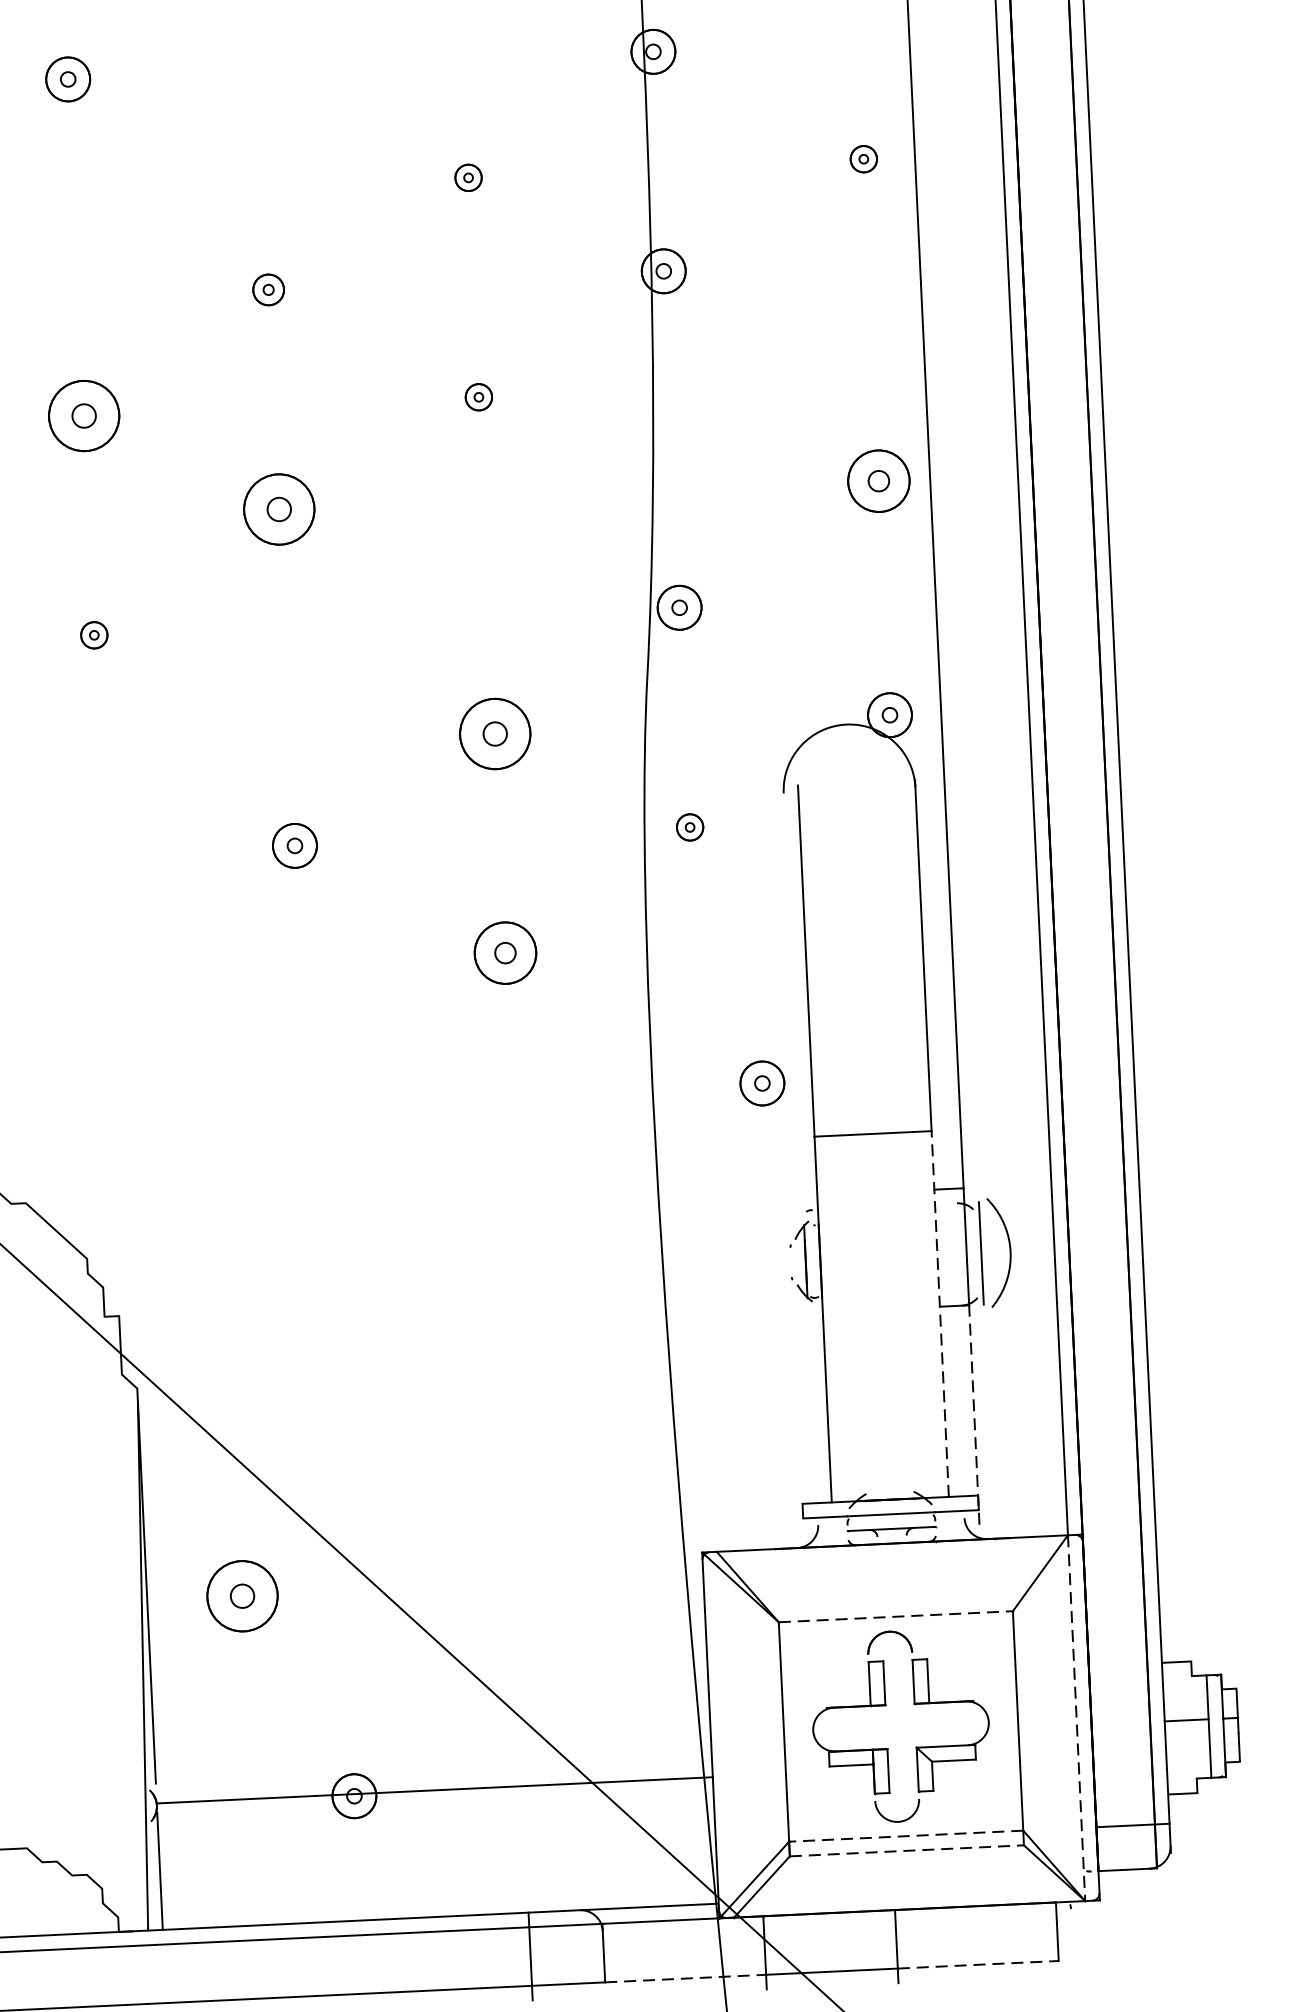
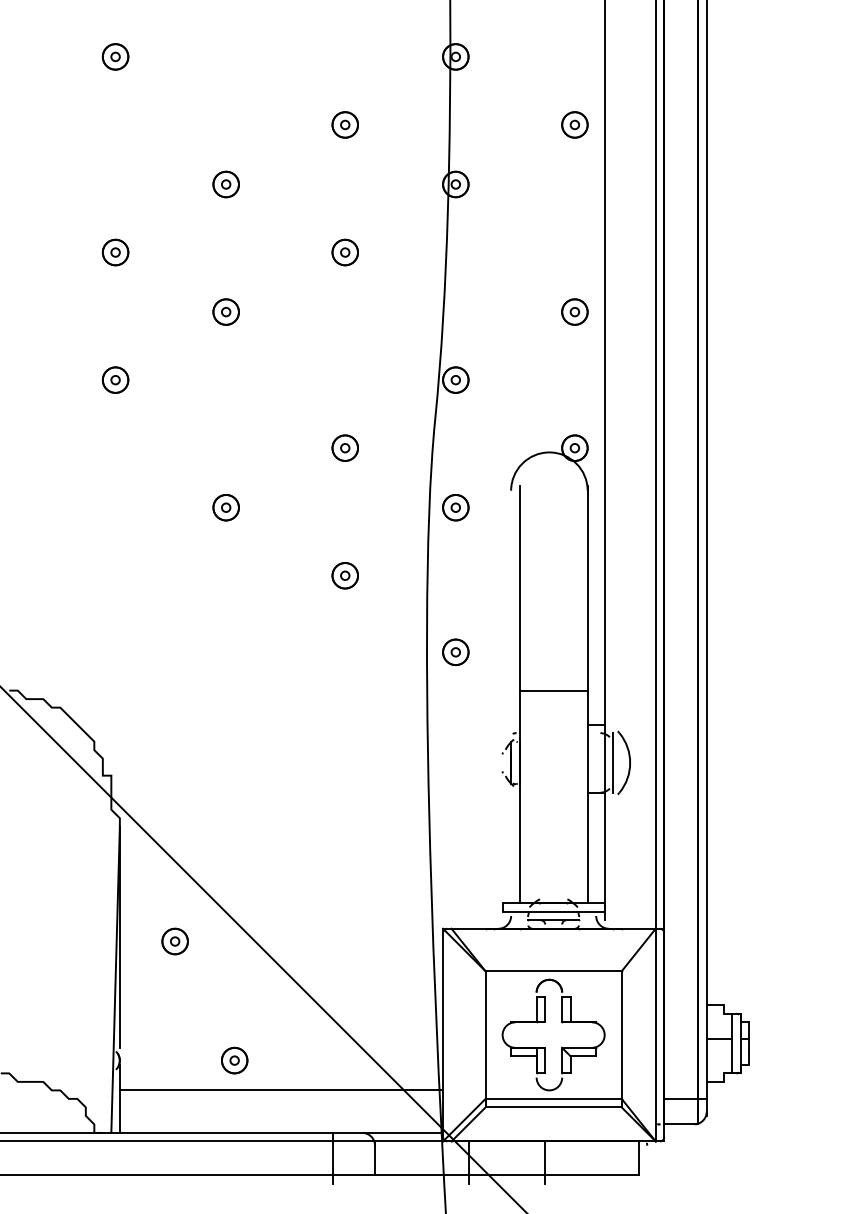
part: (863, 158) -> (574, 124), size x1.67
part: (467, 177) -> (344, 124), size x1.67
part: (267, 289) -> (225, 184), size x1.43
part: (477, 397) -> (344, 252), size x1.67
part: (83, 415) -> (115, 252), size x0.62
part: (878, 480) -> (574, 311), size x0.71
part: (277, 508) -> (225, 311), size x0.62
part: (94, 634) -> (115, 379), size x1.67
part: (493, 732) -> (344, 447), size x0.62
part: (689, 826) -> (455, 507), size x1.67
part: (503, 952) -> (344, 575), size x0.71
part: (761, 1082) -> (455, 651), moved
line: (939, 1313) -> (587, 796), dashed -> solid
line: (973, 1415) -> (604, 856), dashed -> solid
part: (241, 1596) -> (174, 941), size x0.62
line: (897, 1616) -> (554, 971), dashed -> solid
line: (1076, 1718) -> (655, 1035), dashed -> solid
line: (434, 1790) -> (281, 1090), moved
line: (905, 1835) -> (553, 1098), dashed -> solid
line: (908, 1850) -> (554, 1107), dashed -> solid
line: (977, 1964) -> (591, 1175), dashed -> solid
line: (685, 1978) -> (421, 1175), dashed -> solid

